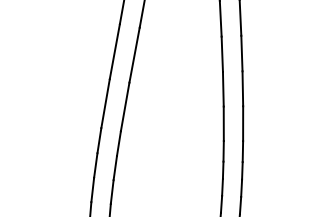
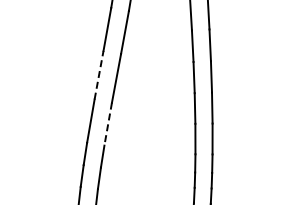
line: (115, 51) -> (99, 75), solid -> dashed
line: (125, 107) -> (108, 124), solid -> dashed

